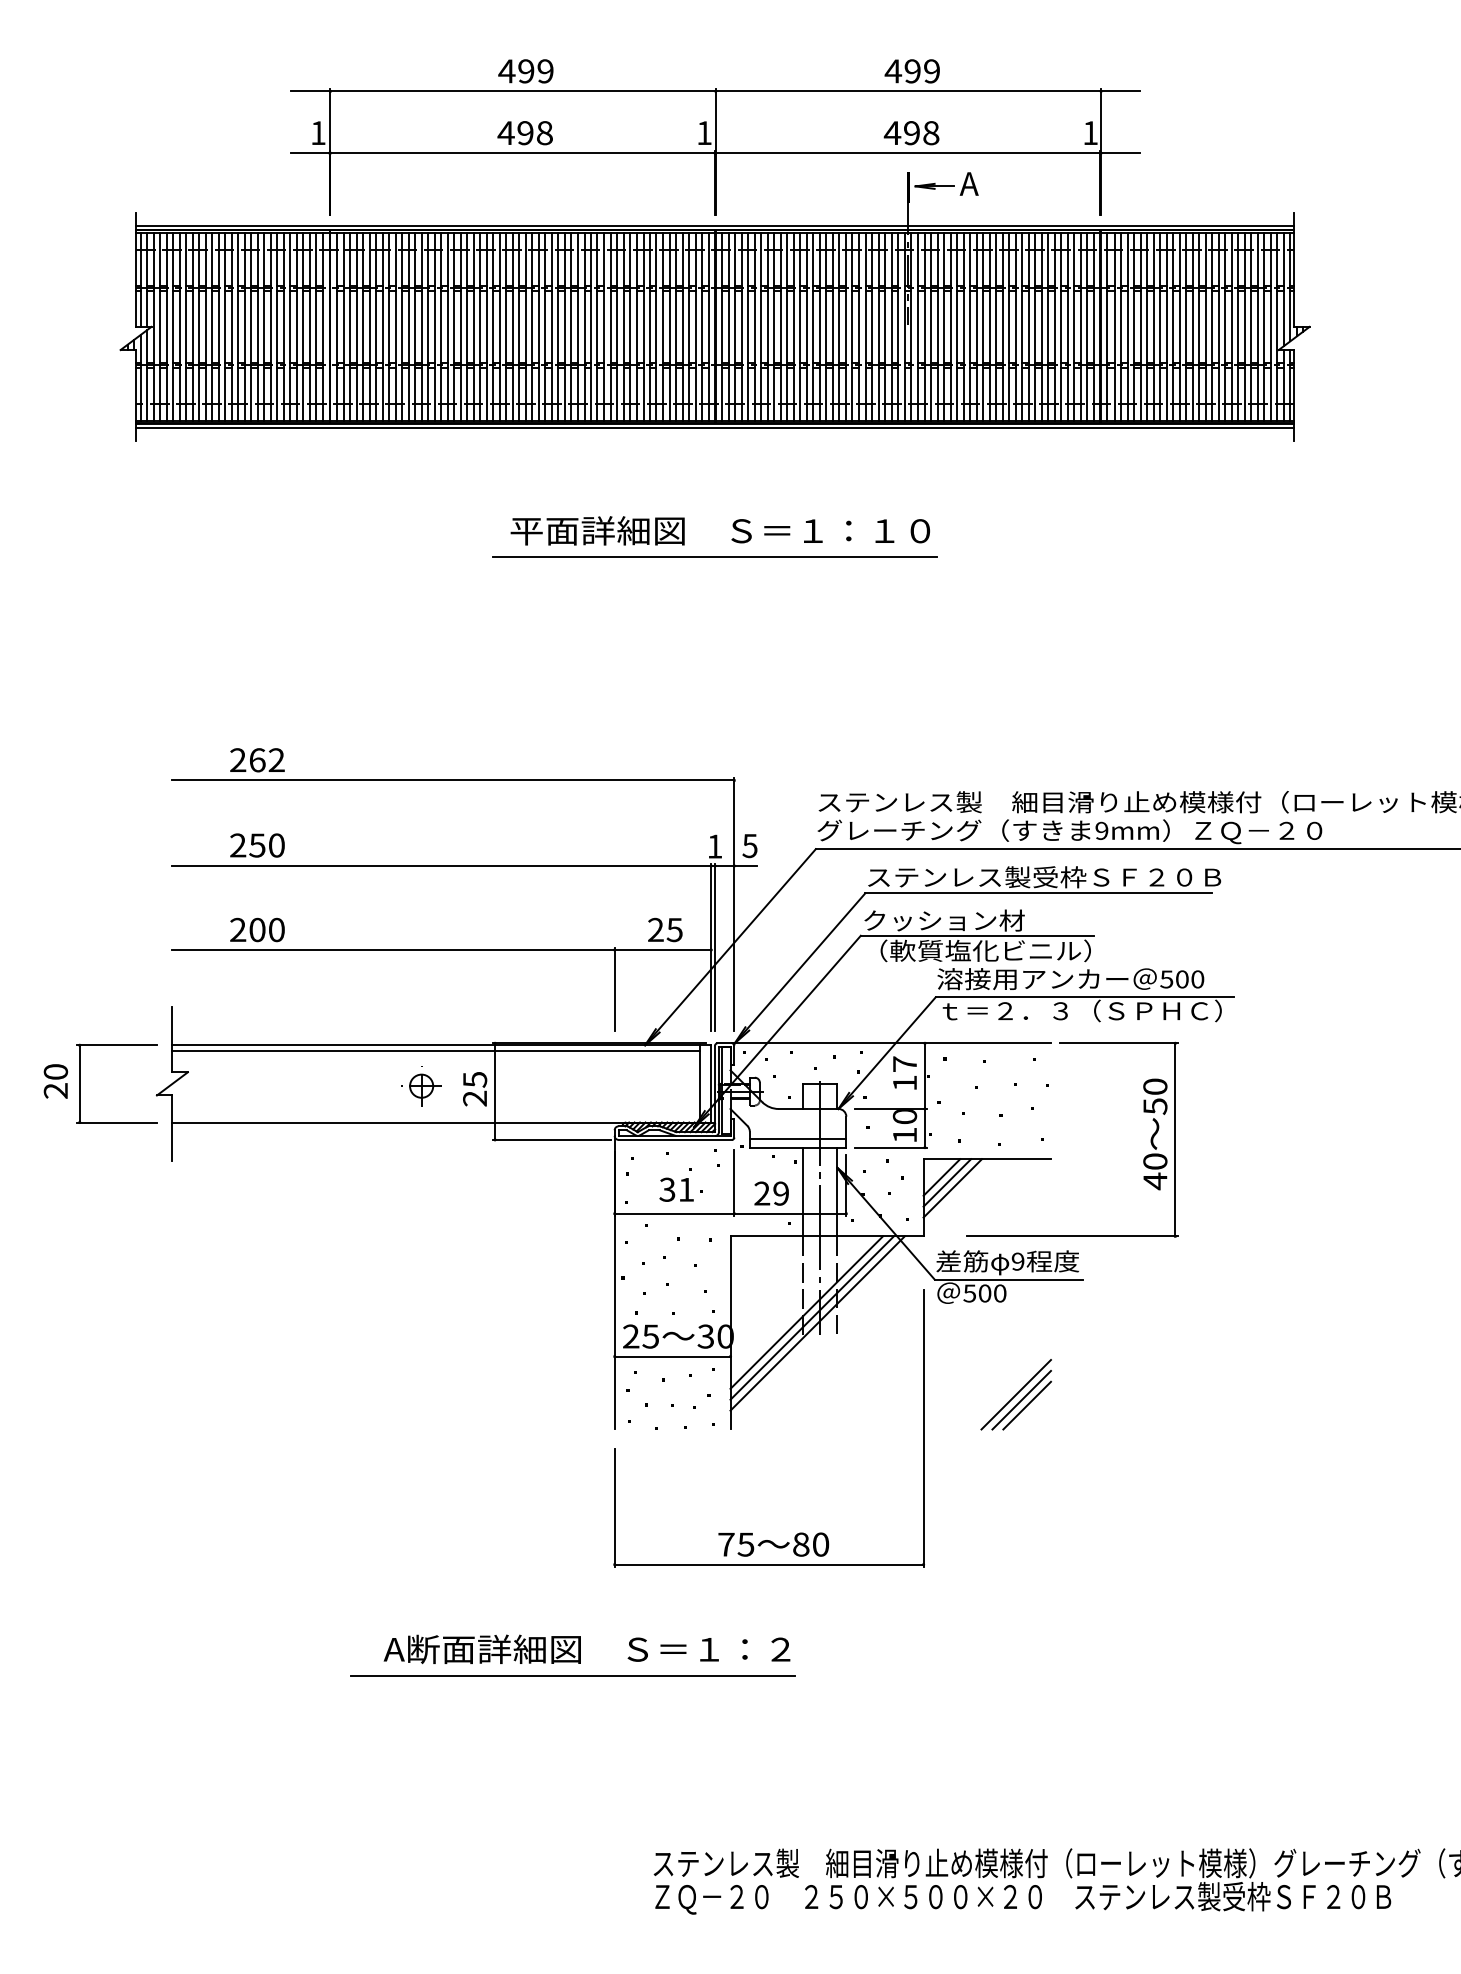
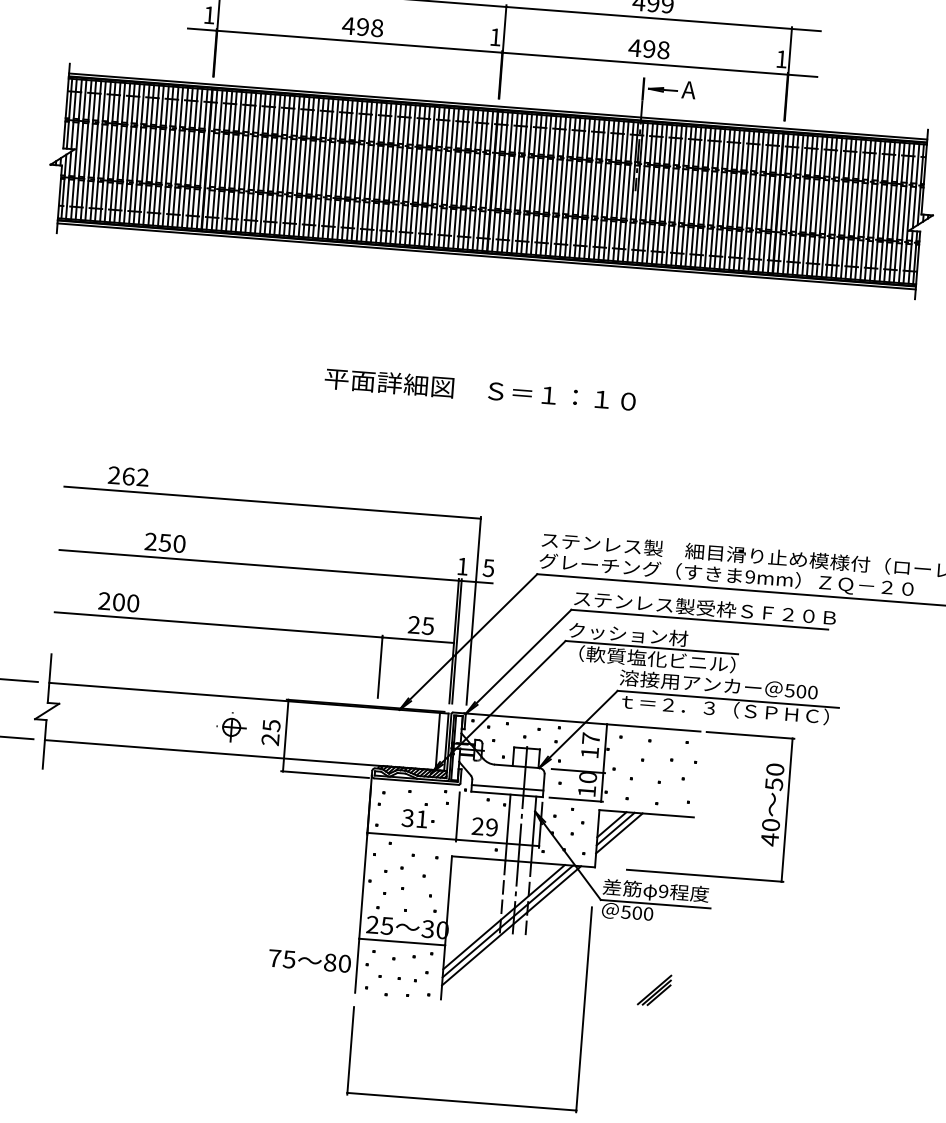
text: (719, 530) -> (479, 389), moved
line: (714, 556) -> (478, 351), removed
text: (257, 845) -> (165, 542), moved
line: (435, 1050) -> (243, 701), removed
part: (1015, 1394) -> (654, 989), size x0.6
text: (773, 1544) -> (309, 960), moved

